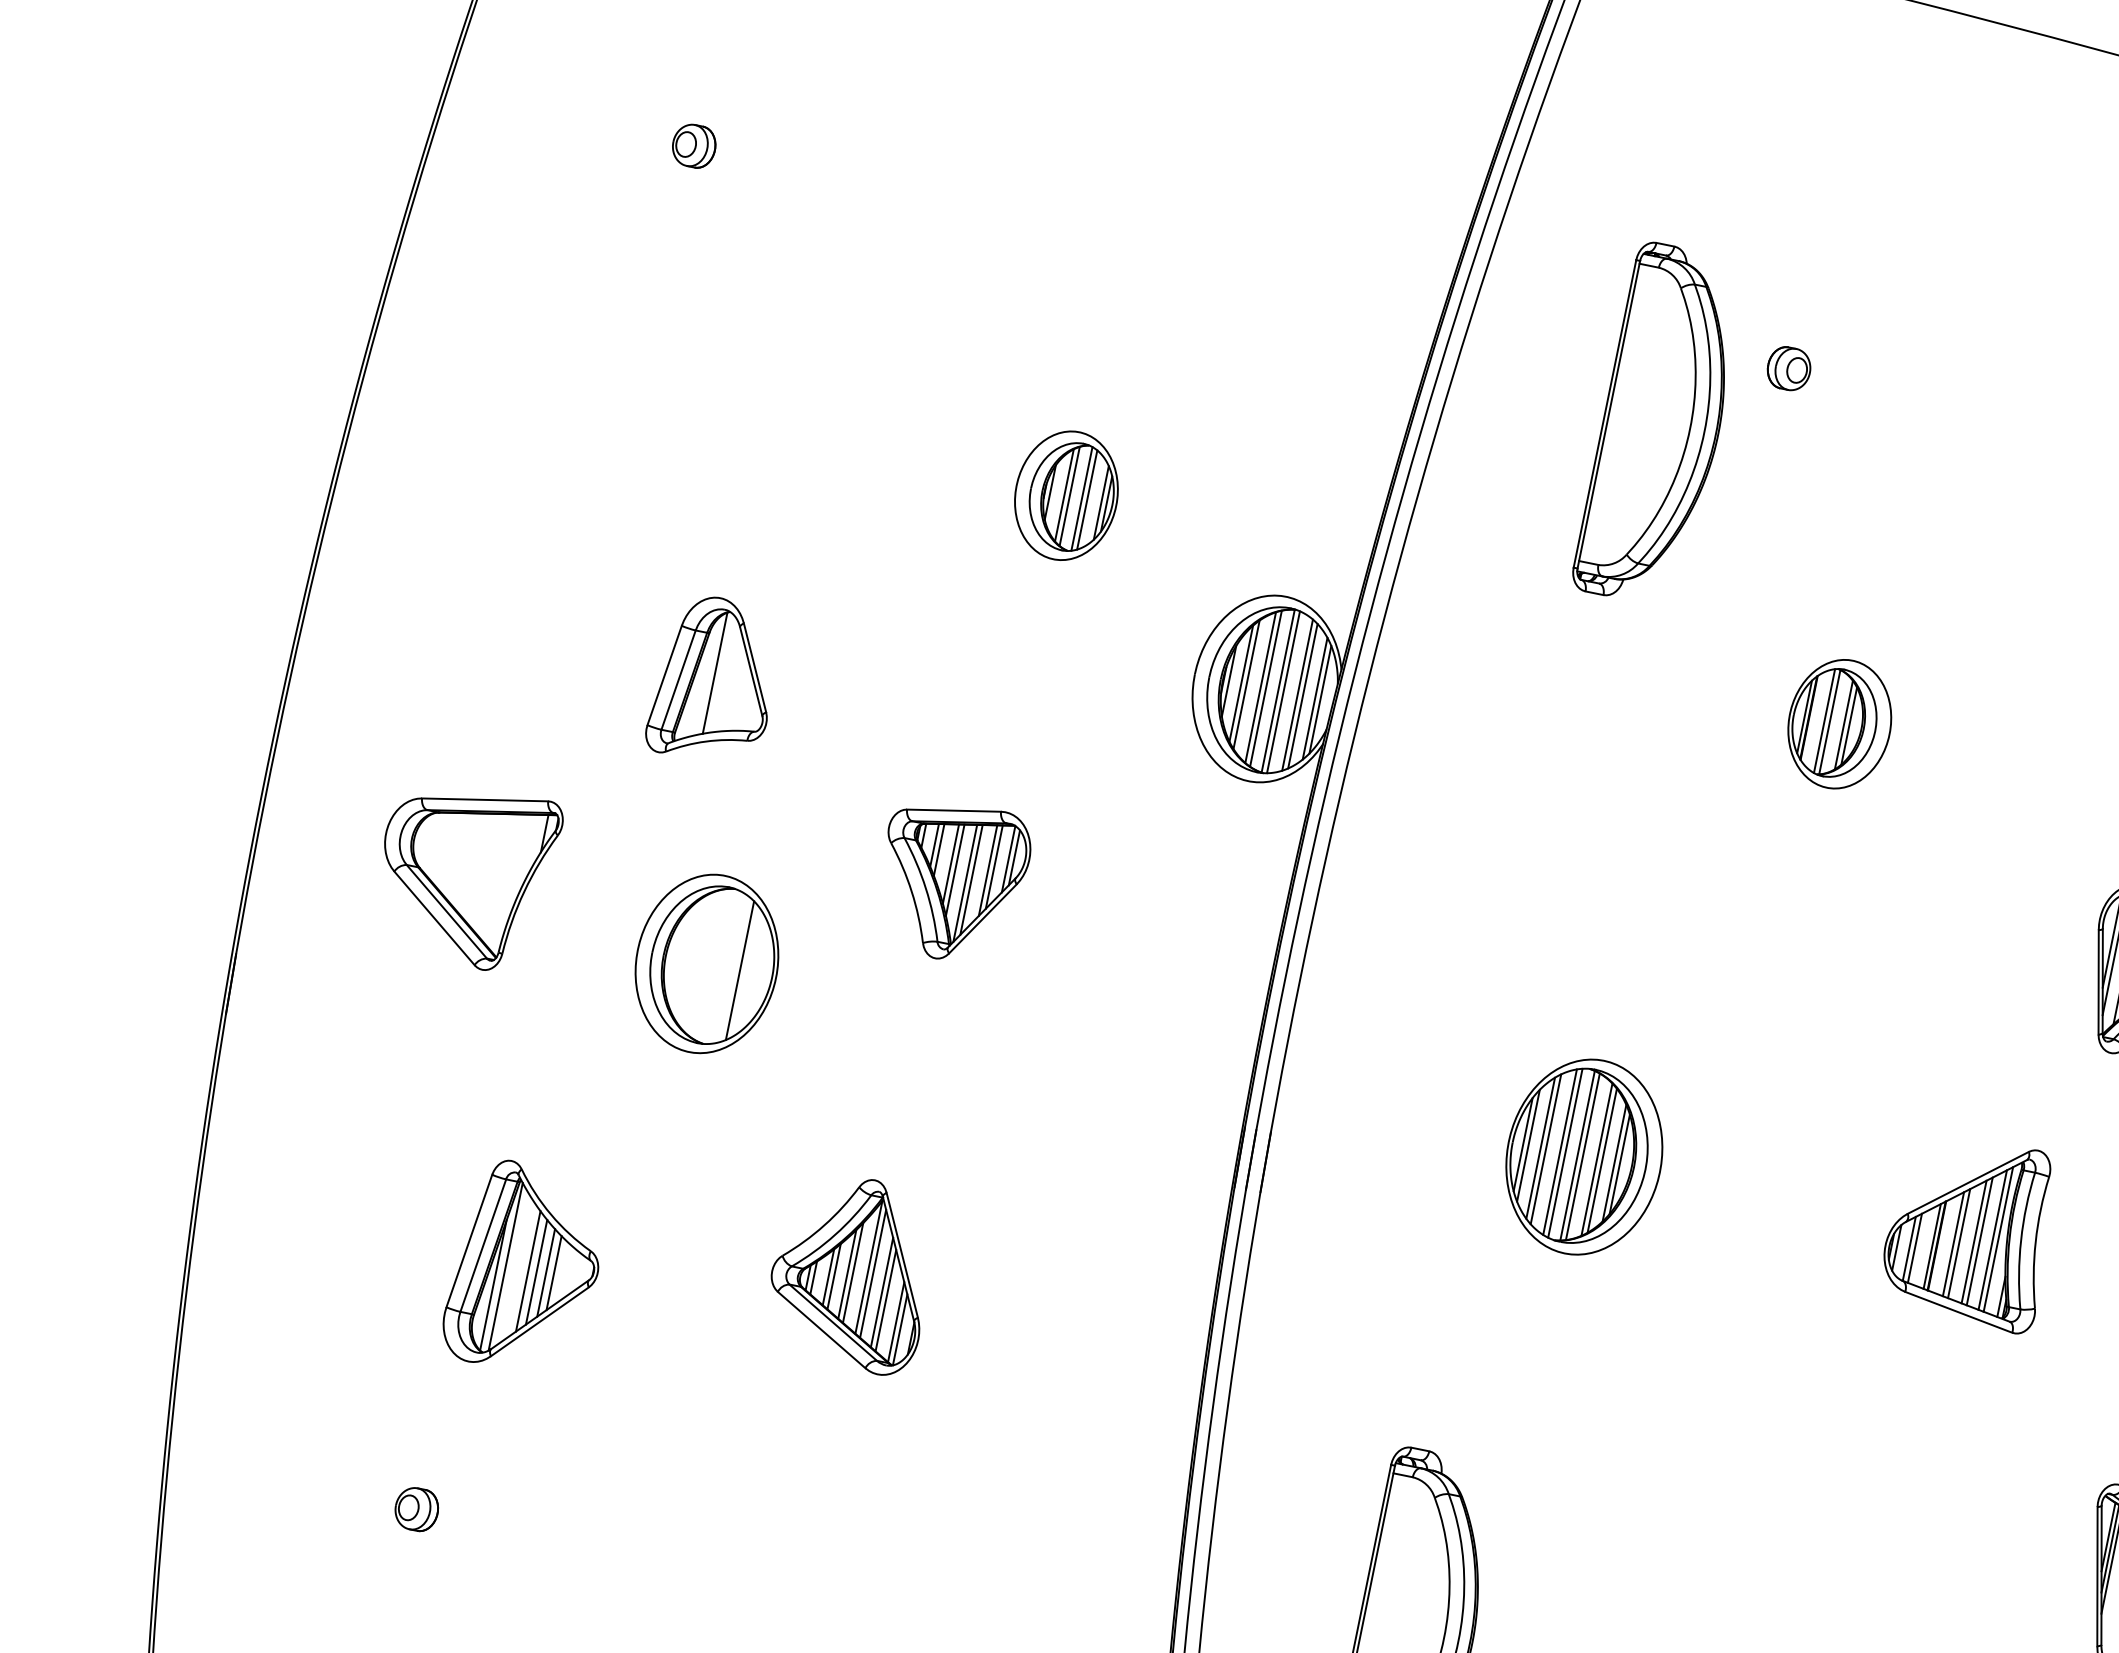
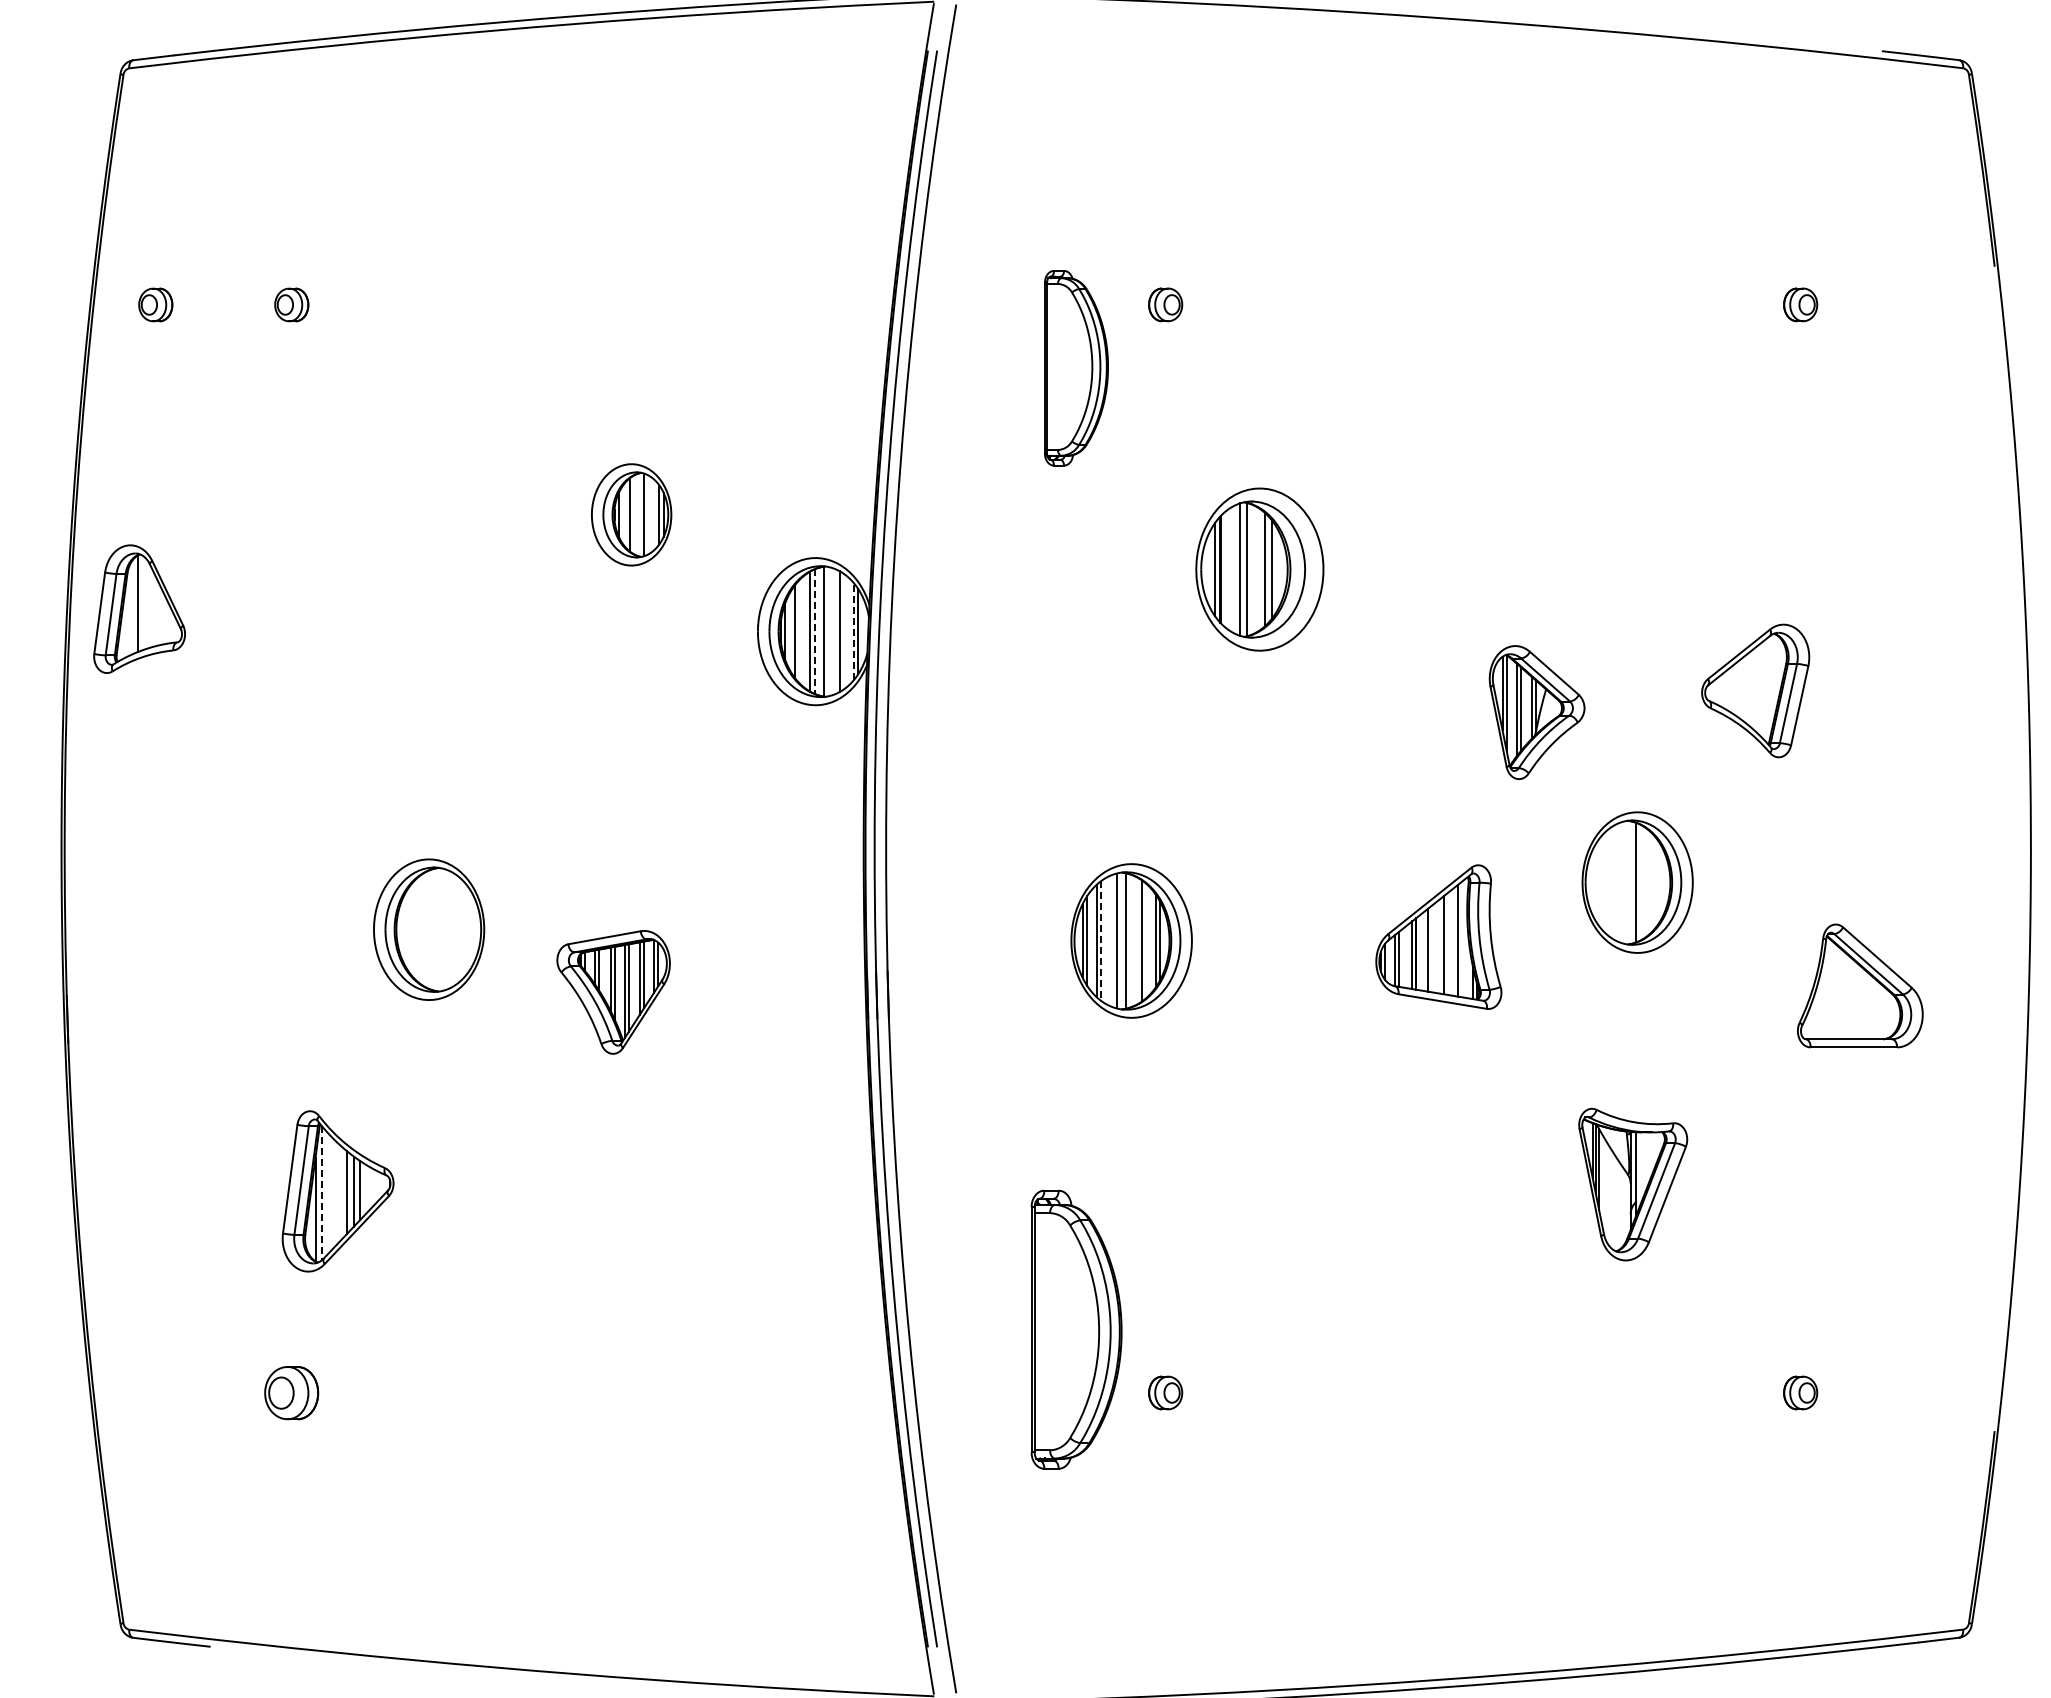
part: (523, 110) -> (155, 304), added
part: (1661, 425) -> (1076, 368), size x0.7
line: (1070, 496) -> (634, 514), removed
line: (1087, 499) -> (648, 514), removed
part: (715, 679) -> (139, 608), moved
line: (1247, 684) -> (799, 631), removed
line: (1265, 689) -> (814, 632), solid -> dashed
line: (1283, 692) -> (828, 631), removed
line: (1303, 696) -> (844, 631), removed
line: (1314, 698) -> (853, 631), solid -> dashed
part: (1839, 723) -> (1259, 568), size x1.6
part: (464, 875) -> (229, 899), removed
part: (951, 881) -> (613, 992), moved
line: (740, 970) -> (455, 929), removed
line: (1546, 1148) -> (1101, 940), solid -> dashed
line: (1560, 1151) -> (1112, 940), removed
line: (1583, 1156) -> (1130, 940), removed
line: (1601, 1160) -> (1145, 940), removed
line: (1997, 1239) -> (1461, 939), removed
line: (1979, 1240) -> (1447, 943), removed
line: (1959, 1243) -> (1432, 948), removed
line: (506, 1267) -> (322, 1193), solid -> dashed
line: (528, 1271) -> (340, 1193), removed
part: (852, 1272) -> (588, 1143), removed
part: (416, 1508) -> (291, 1392), size x1.6

